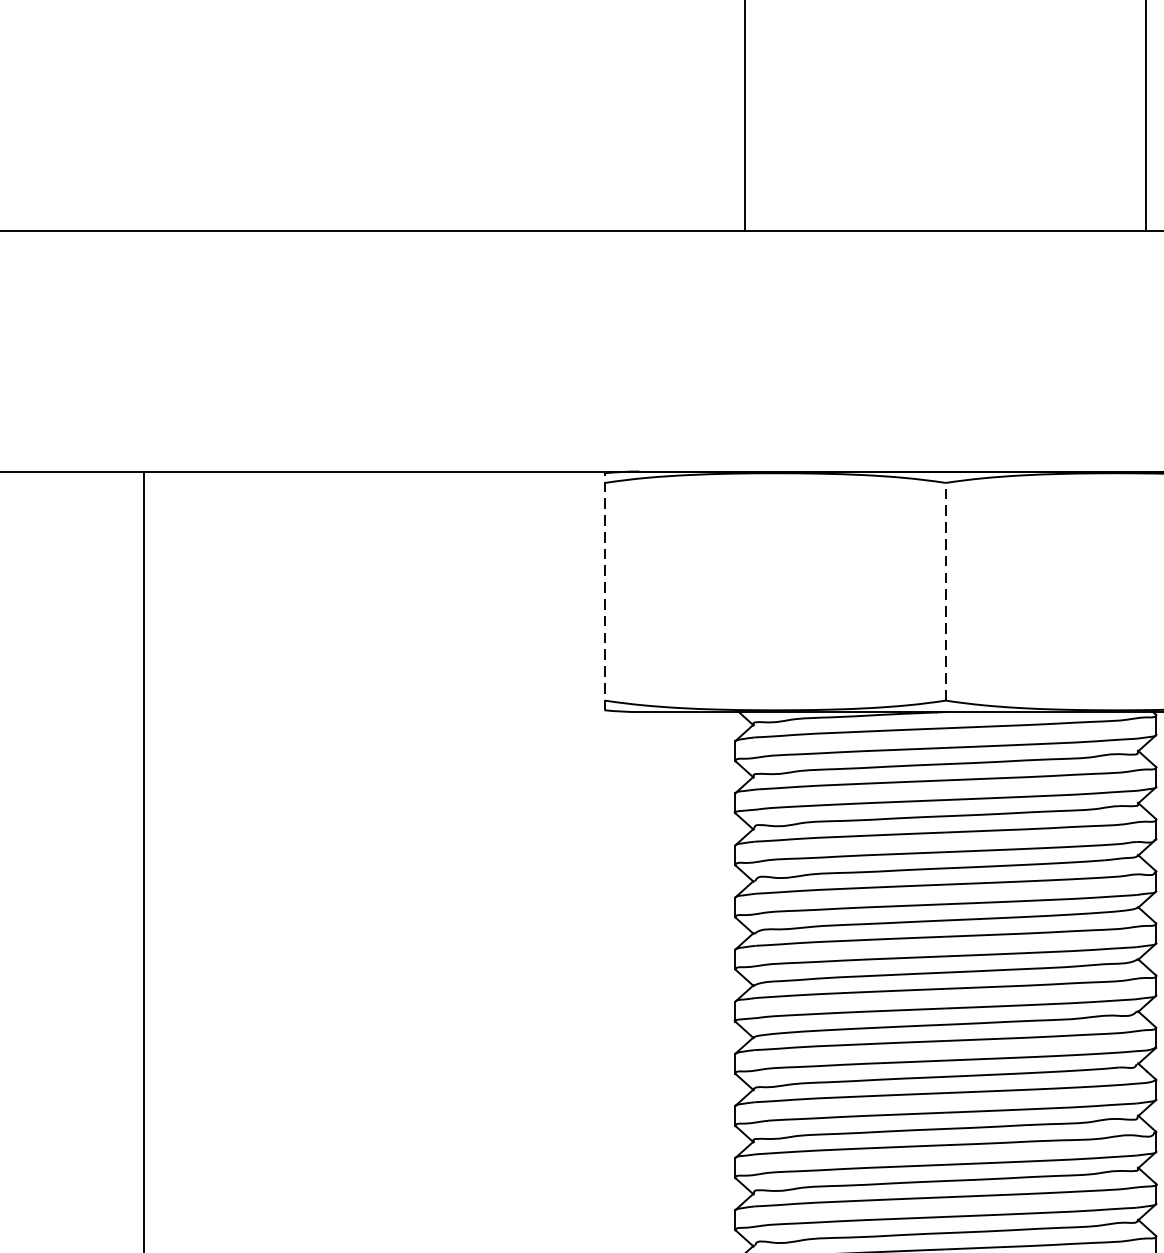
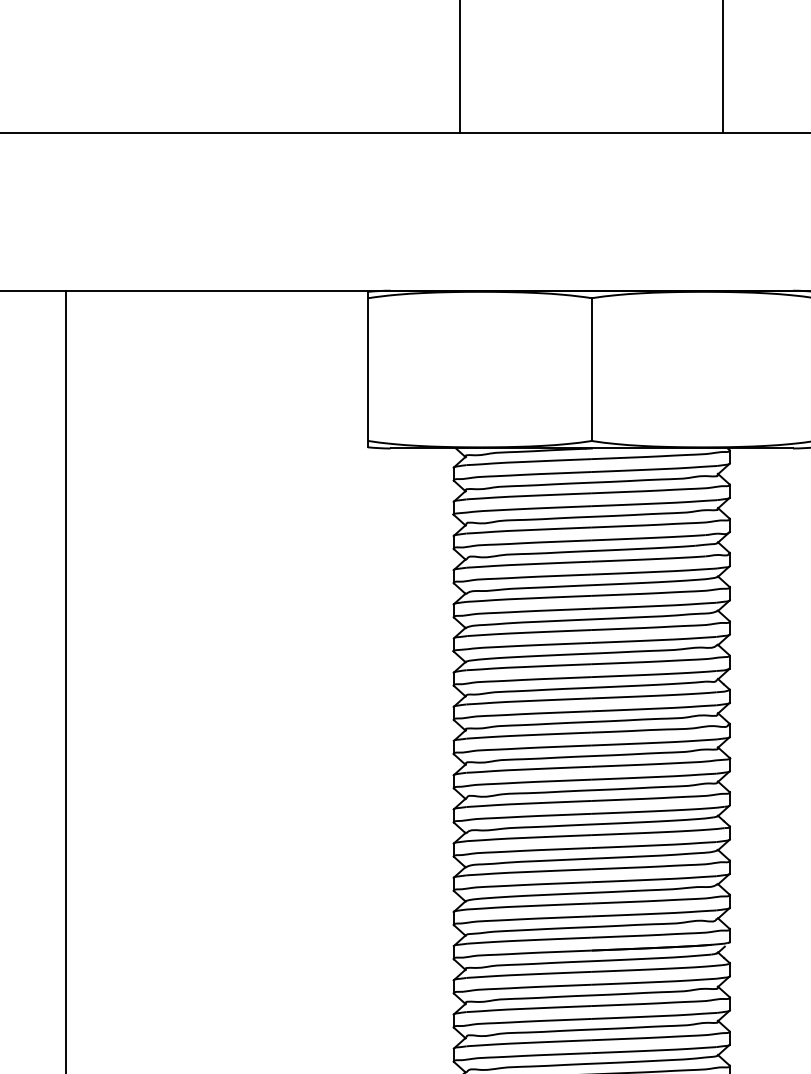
line: (605, 591) -> (368, 369), dashed -> solid
line: (945, 591) -> (591, 369), dashed -> solid

